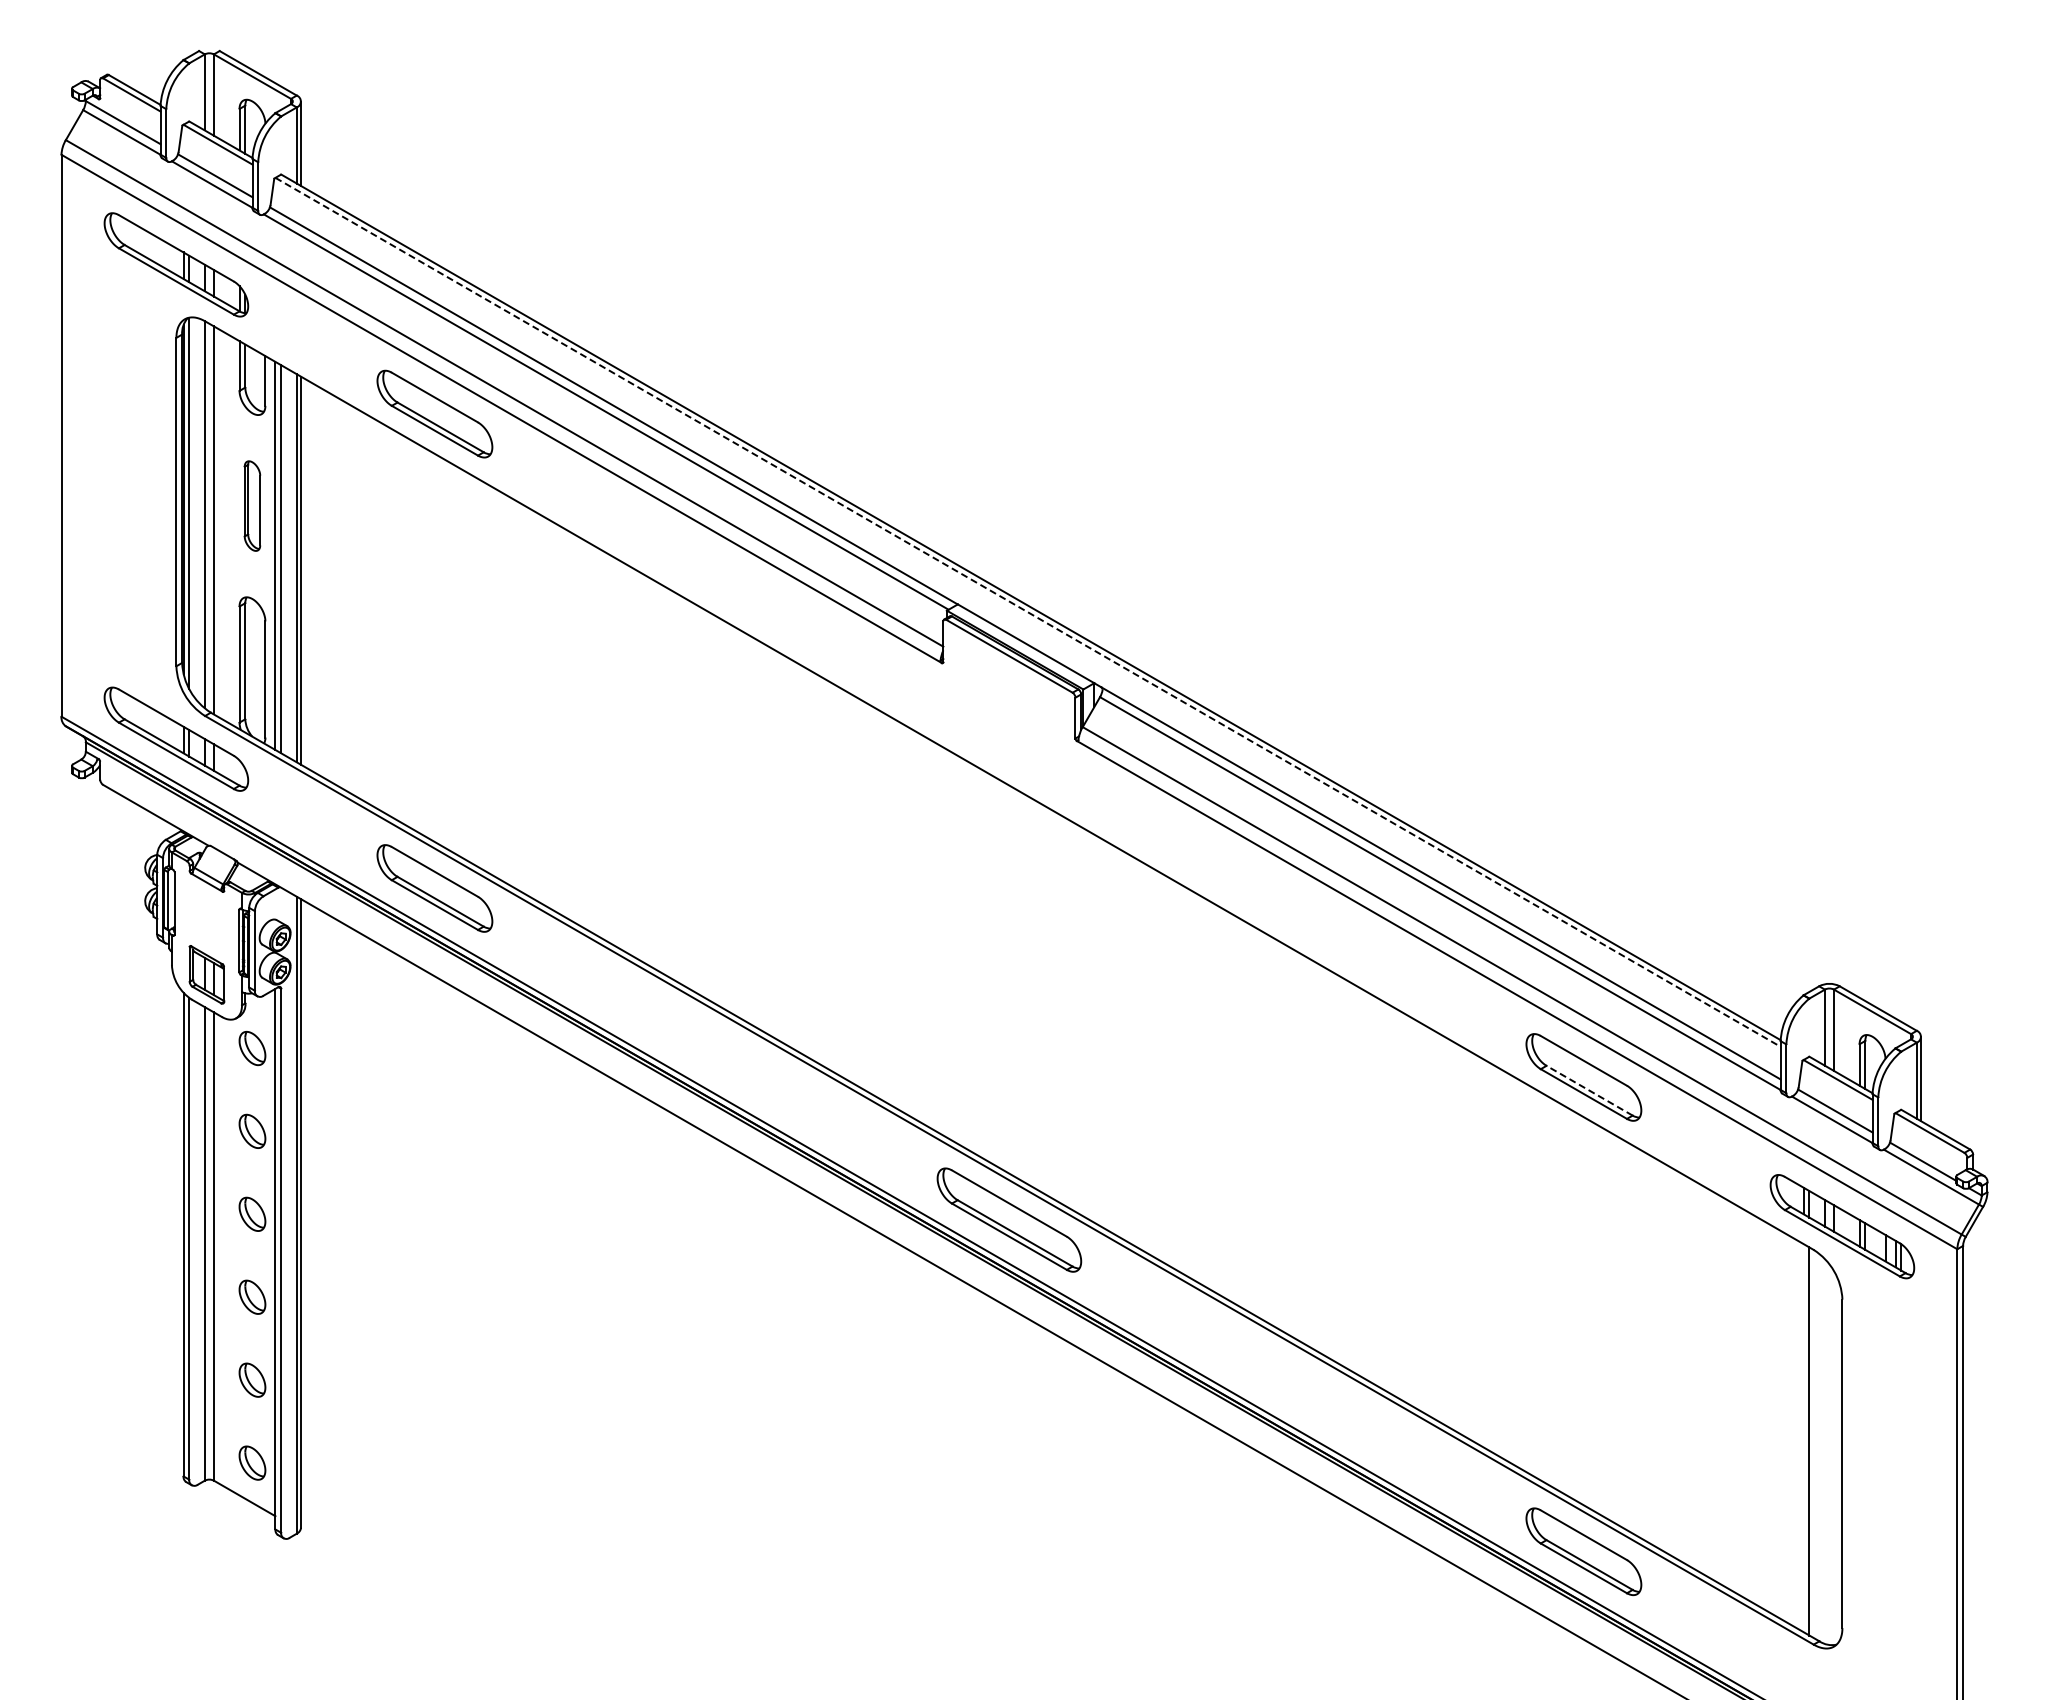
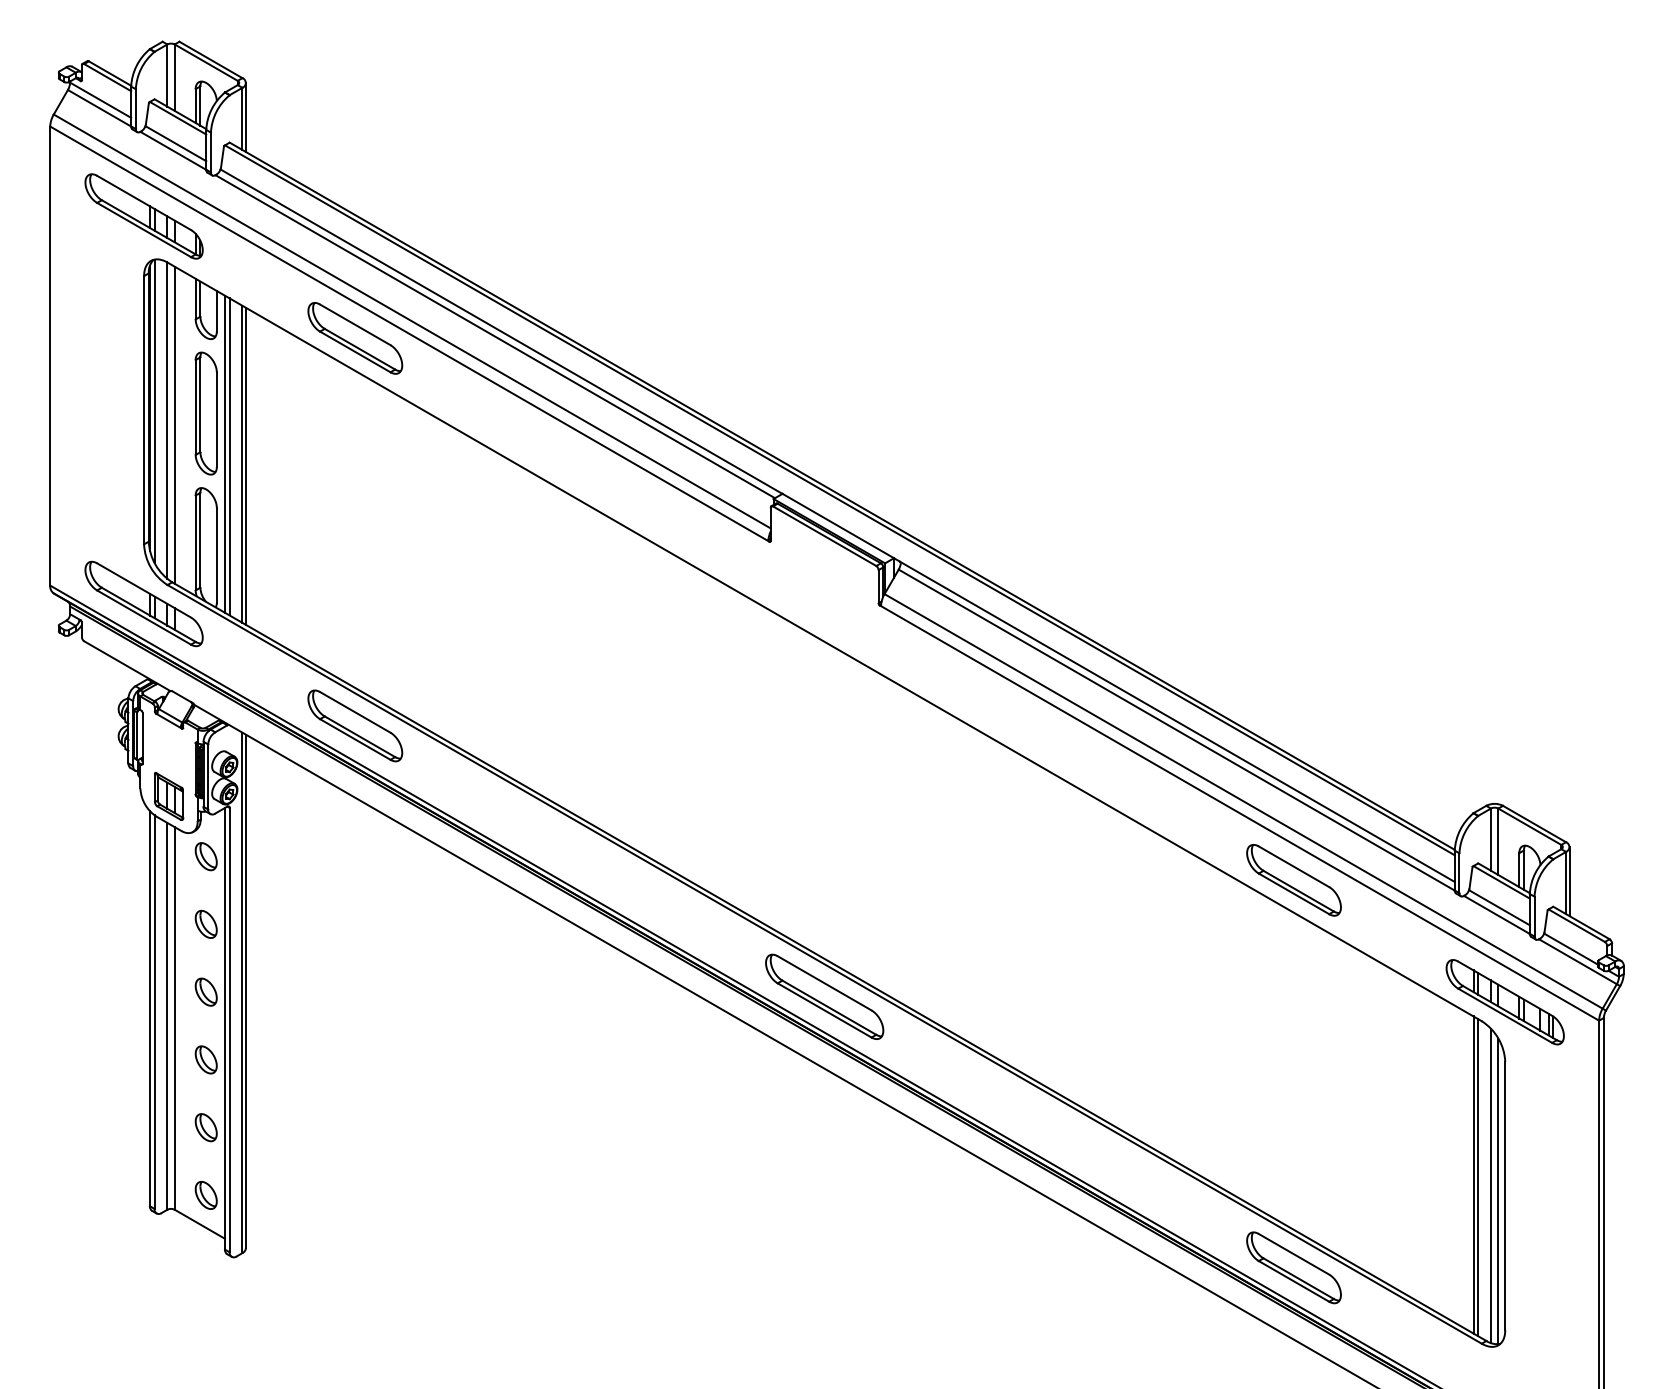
part: (252, 505) -> (206, 413), size x1.67
line: (1028, 612) -> (840, 500), dashed -> solid
line: (1589, 1090) -> (1298, 890), dashed -> solid
line: (1803, 1438) -> (1473, 1175), added
line: (1824, 1451) -> (1490, 1185), added
line: (1834, 1458) -> (1498, 1191), added

